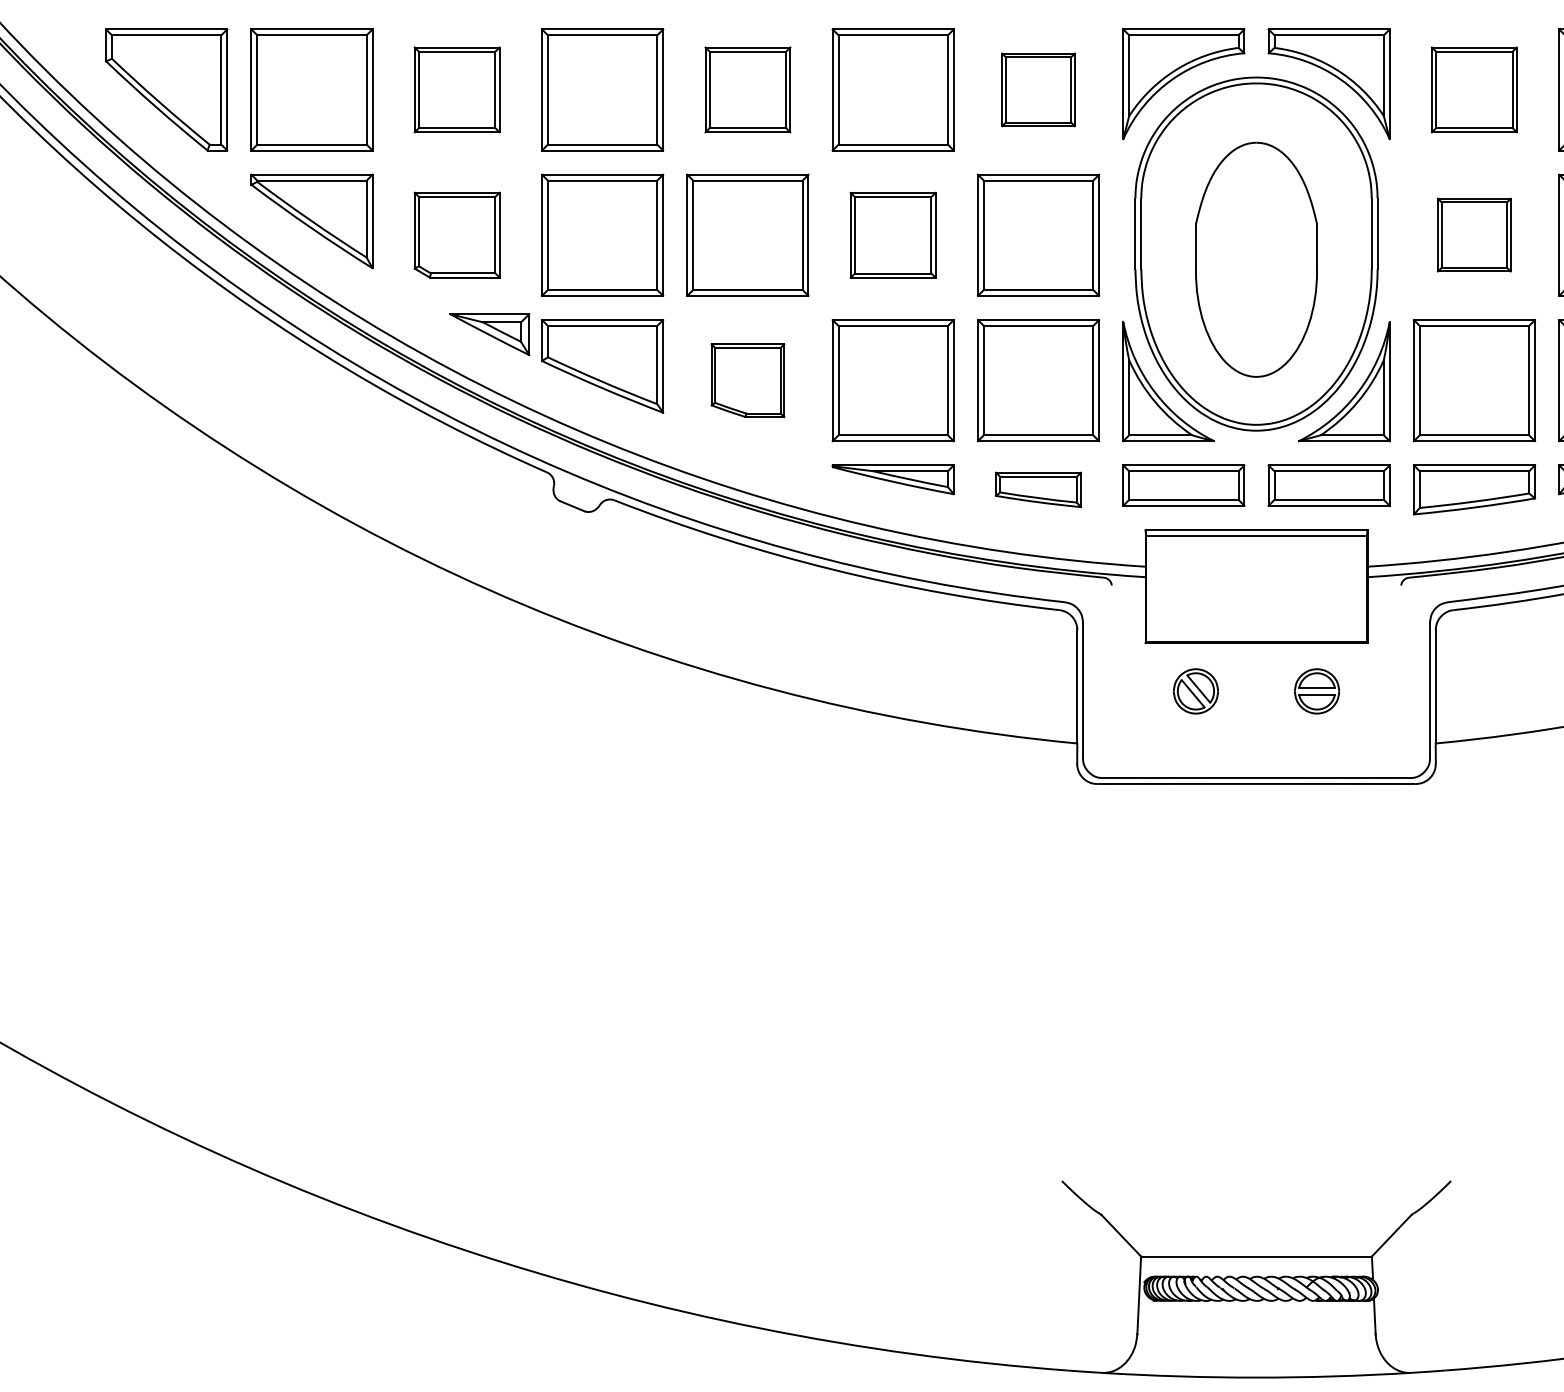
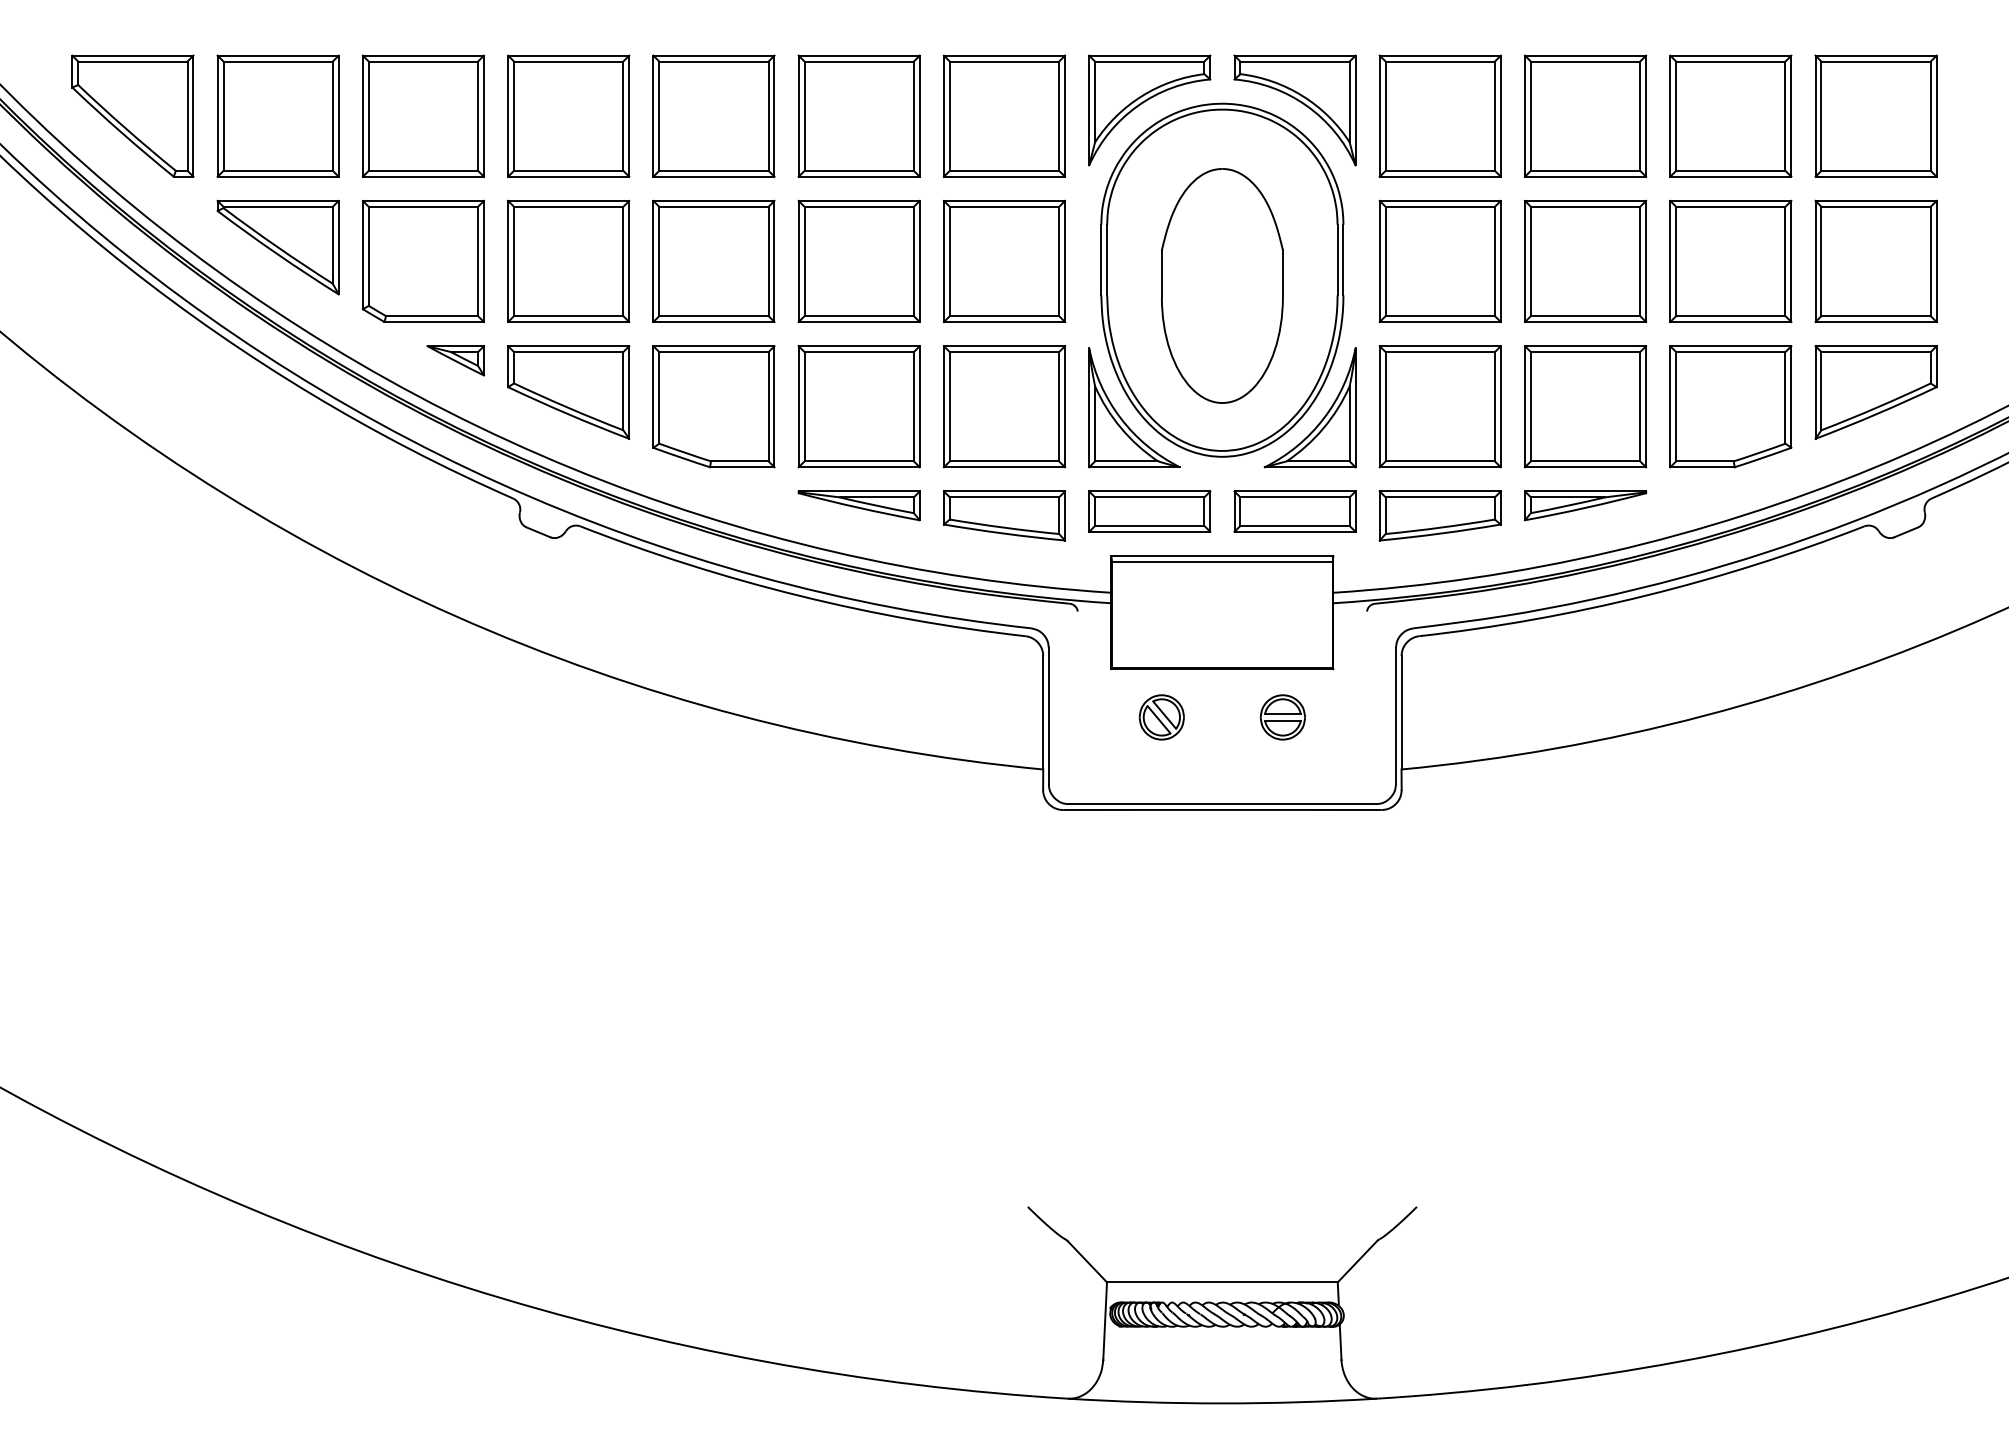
part: (456, 89) -> (422, 115), size x1.43
part: (747, 89) -> (713, 115), size x1.43
part: (1038, 89) -> (1004, 115), size x1.67
part: (1473, 89) -> (1439, 115), size x1.43
part: (456, 234) -> (422, 260), size x1.43
part: (1473, 234) -> (1439, 260), size x1.67
part: (892, 235) -> (858, 261), size x1.43
part: (489, 334) -> (455, 360), size x0.71
part: (747, 380) -> (713, 406), size x1.67
part: (1038, 489) -> (1004, 515), size x1.43

